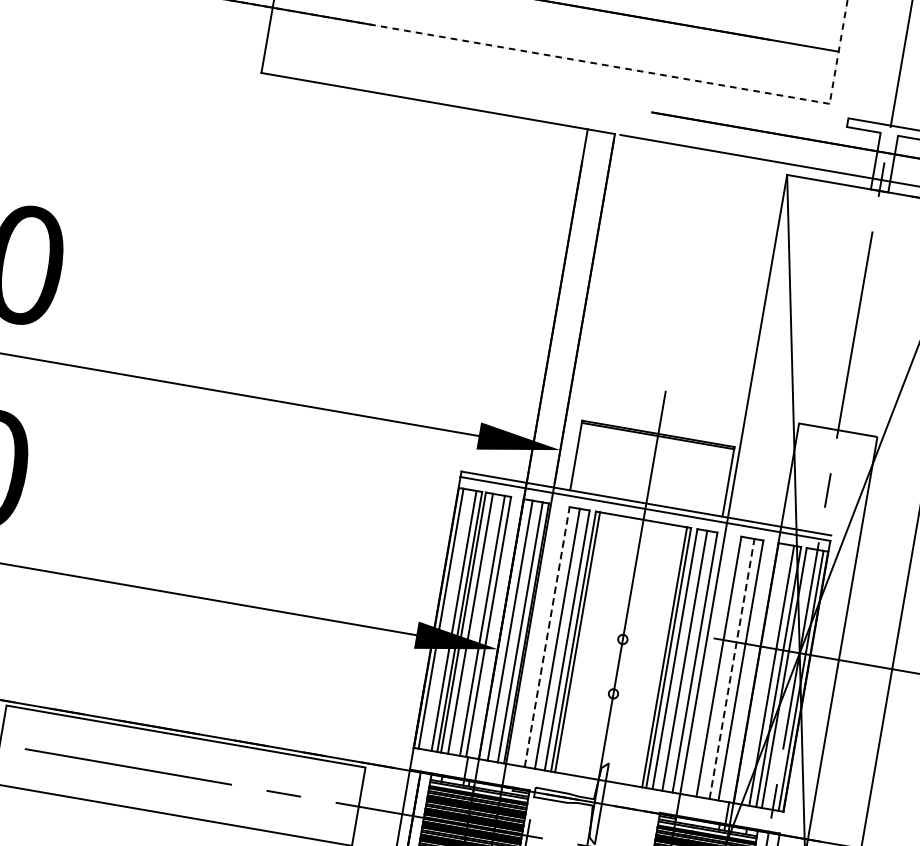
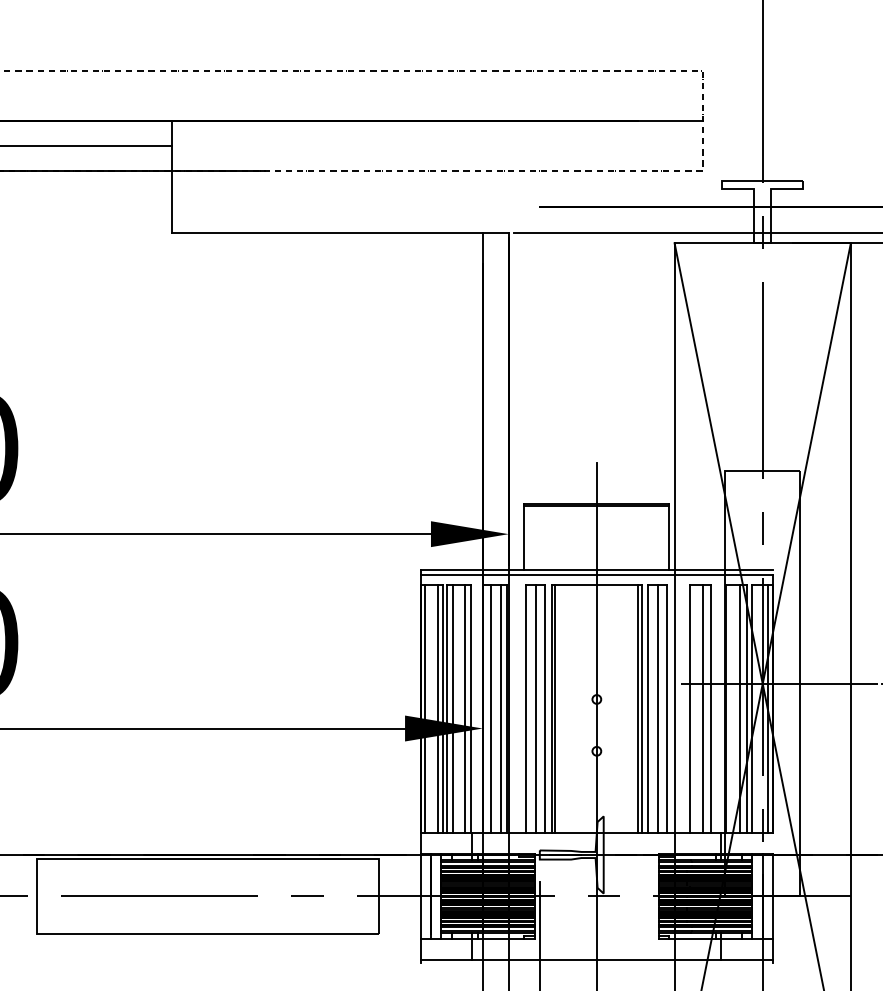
line: (547, 637) -> (526, 709), dashed -> solid
line: (731, 669) -> (702, 709), dashed -> solid

